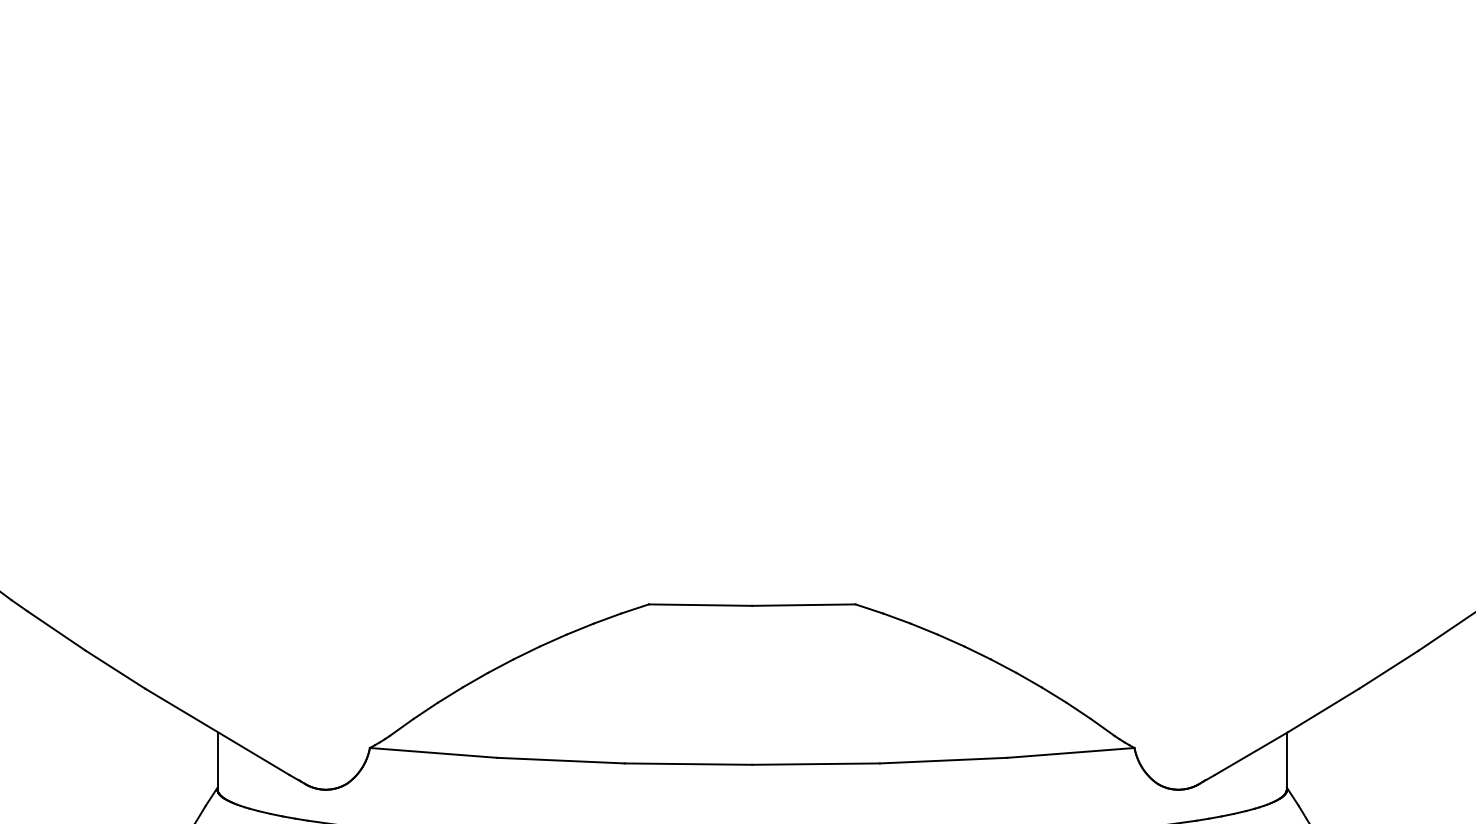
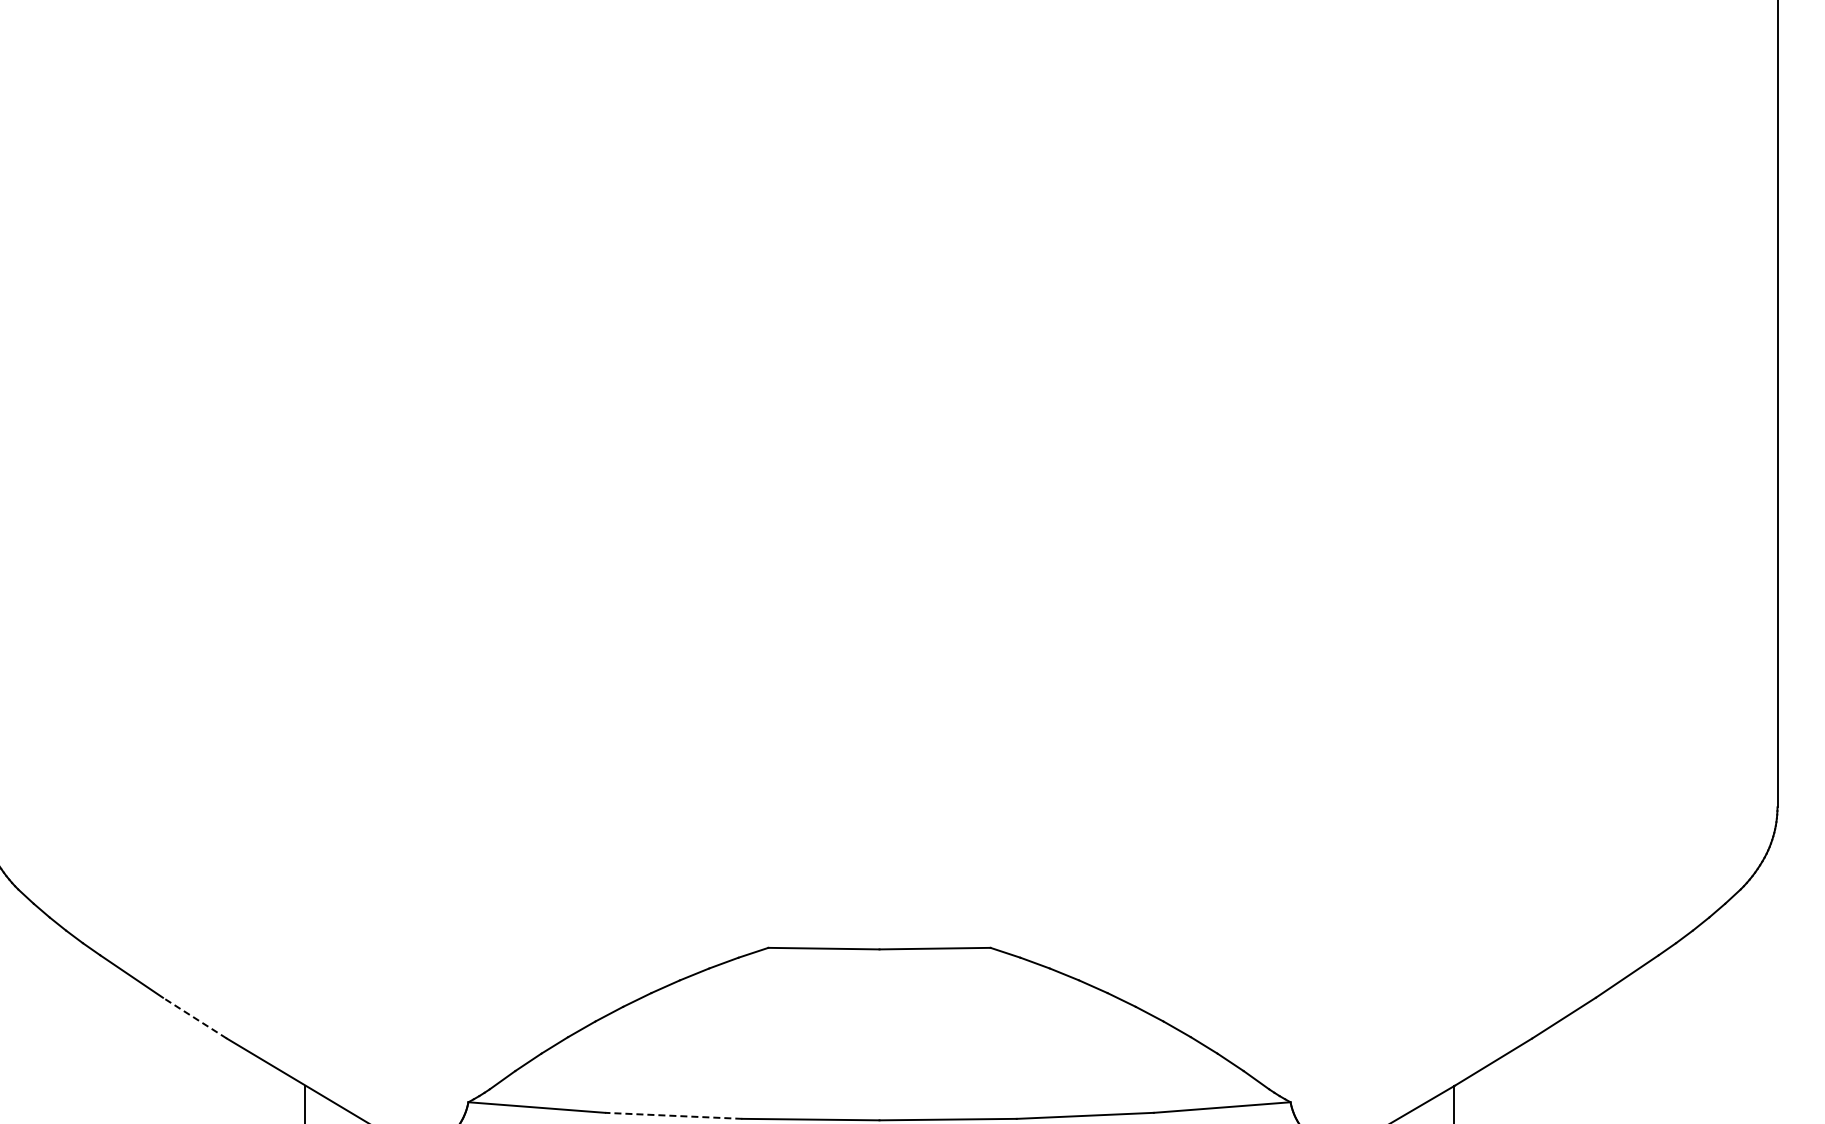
line: (115, 670) -> (194, 1018), solid -> dashed
line: (560, 760) -> (673, 1115), solid -> dashed

